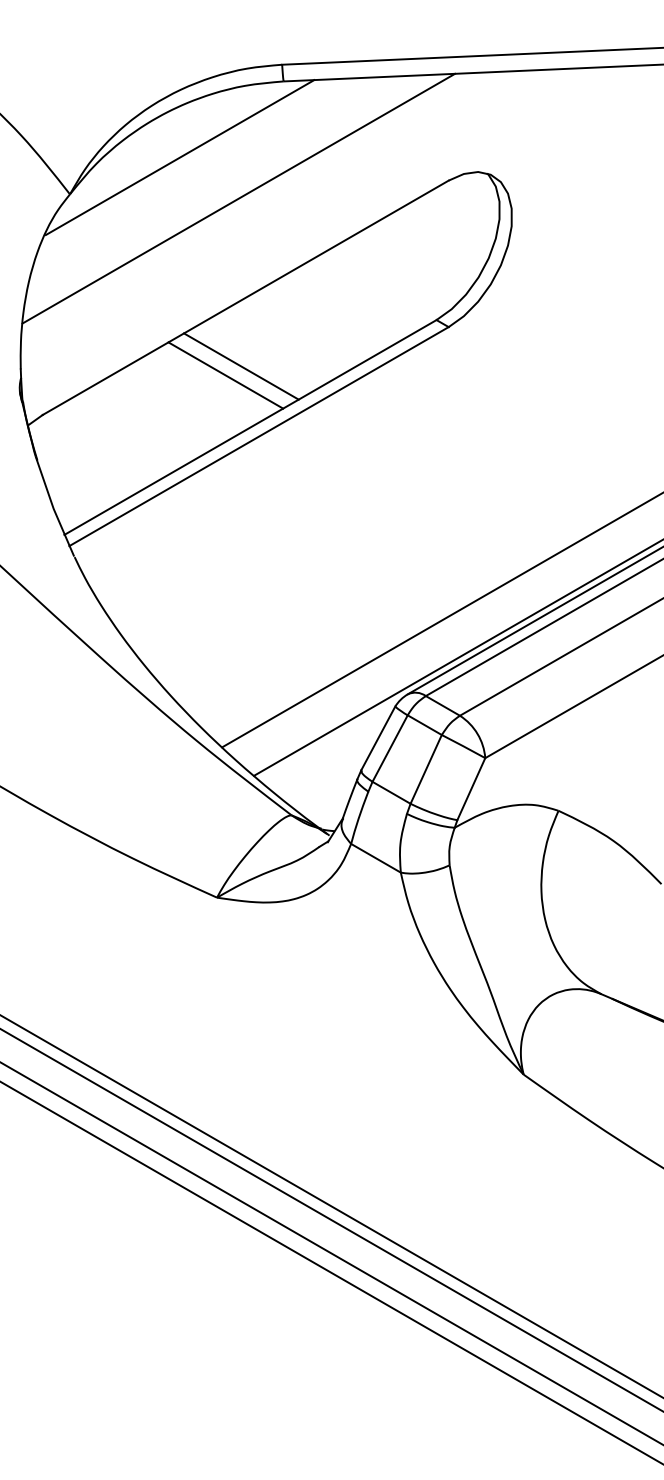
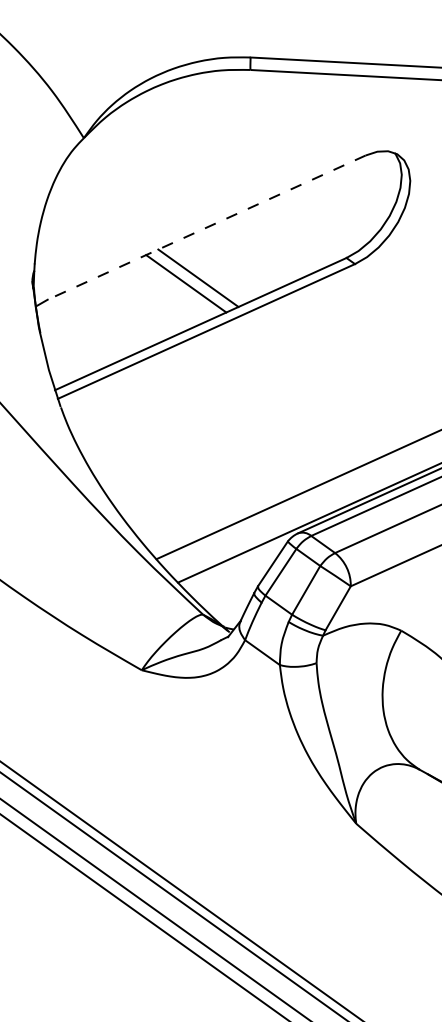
line: (179, 157) -> (167, 118), removed
line: (238, 198) -> (208, 153), removed
line: (245, 298) -> (206, 228), solid -> dashed

